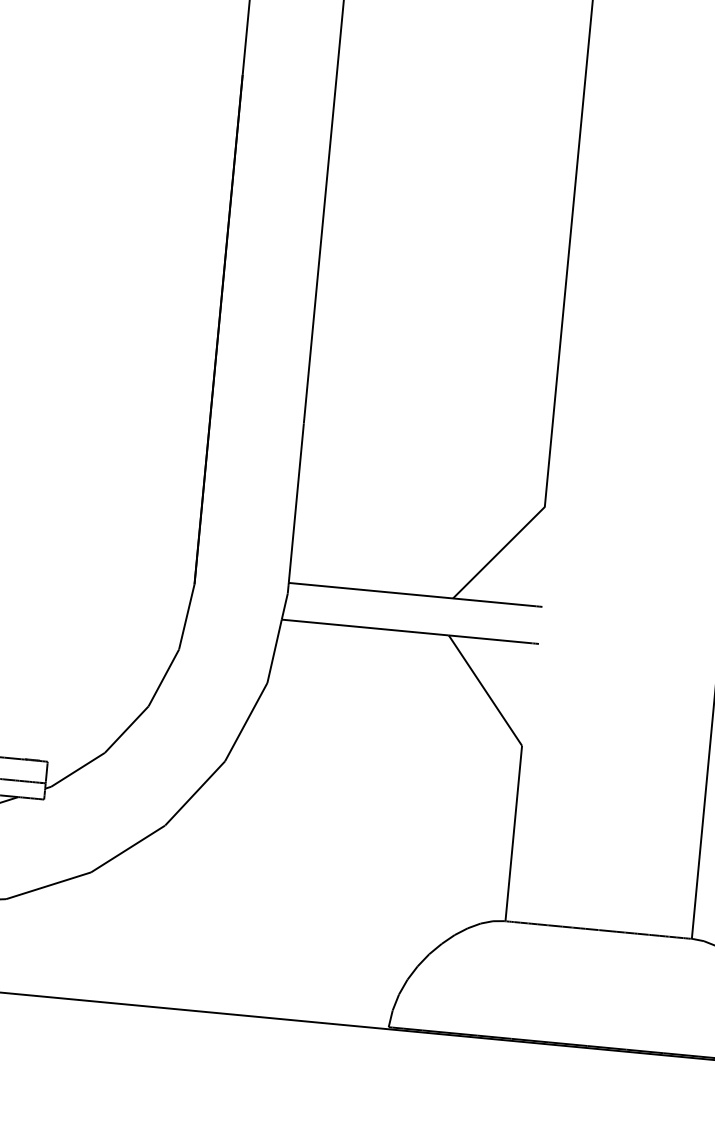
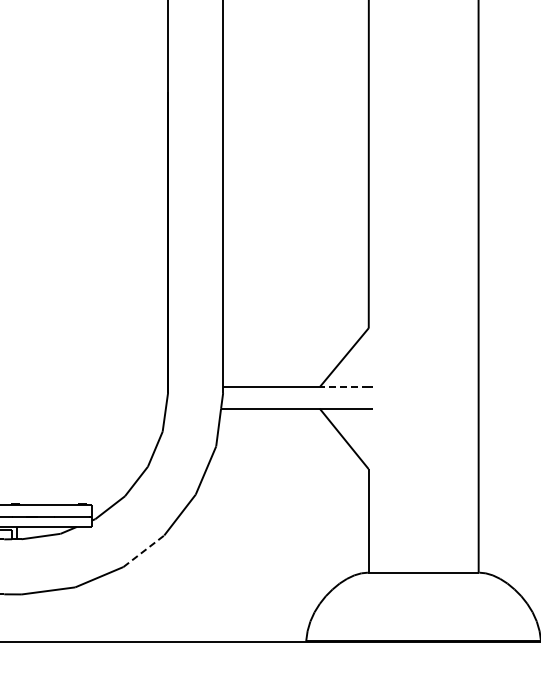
line: (494, 601) -> (344, 386), solid -> dashed
line: (127, 849) -> (143, 551), solid -> dashed

